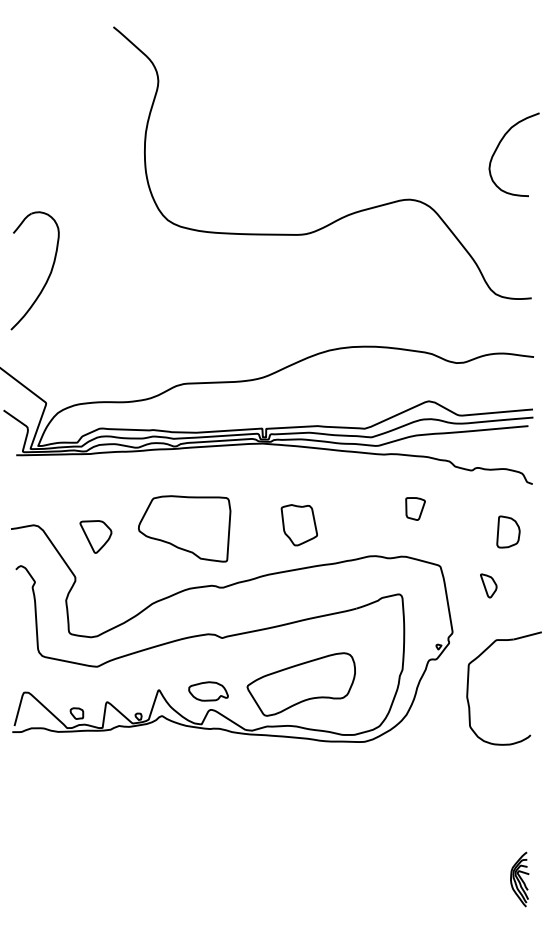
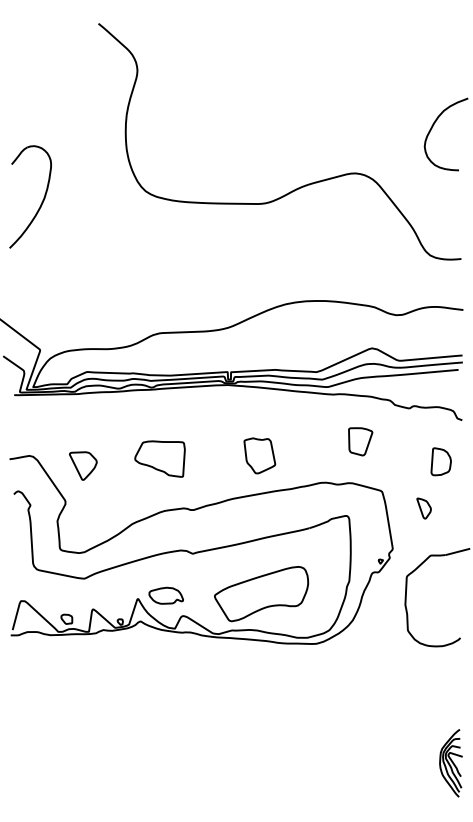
part: (47, 277) -> (41, 202), moved
part: (415, 508) -> (360, 441), size x1.43
part: (183, 528) -> (159, 458), size x0.62
part: (208, 691) -> (166, 595), moved
part: (519, 879) -> (450, 763), size x1.43

